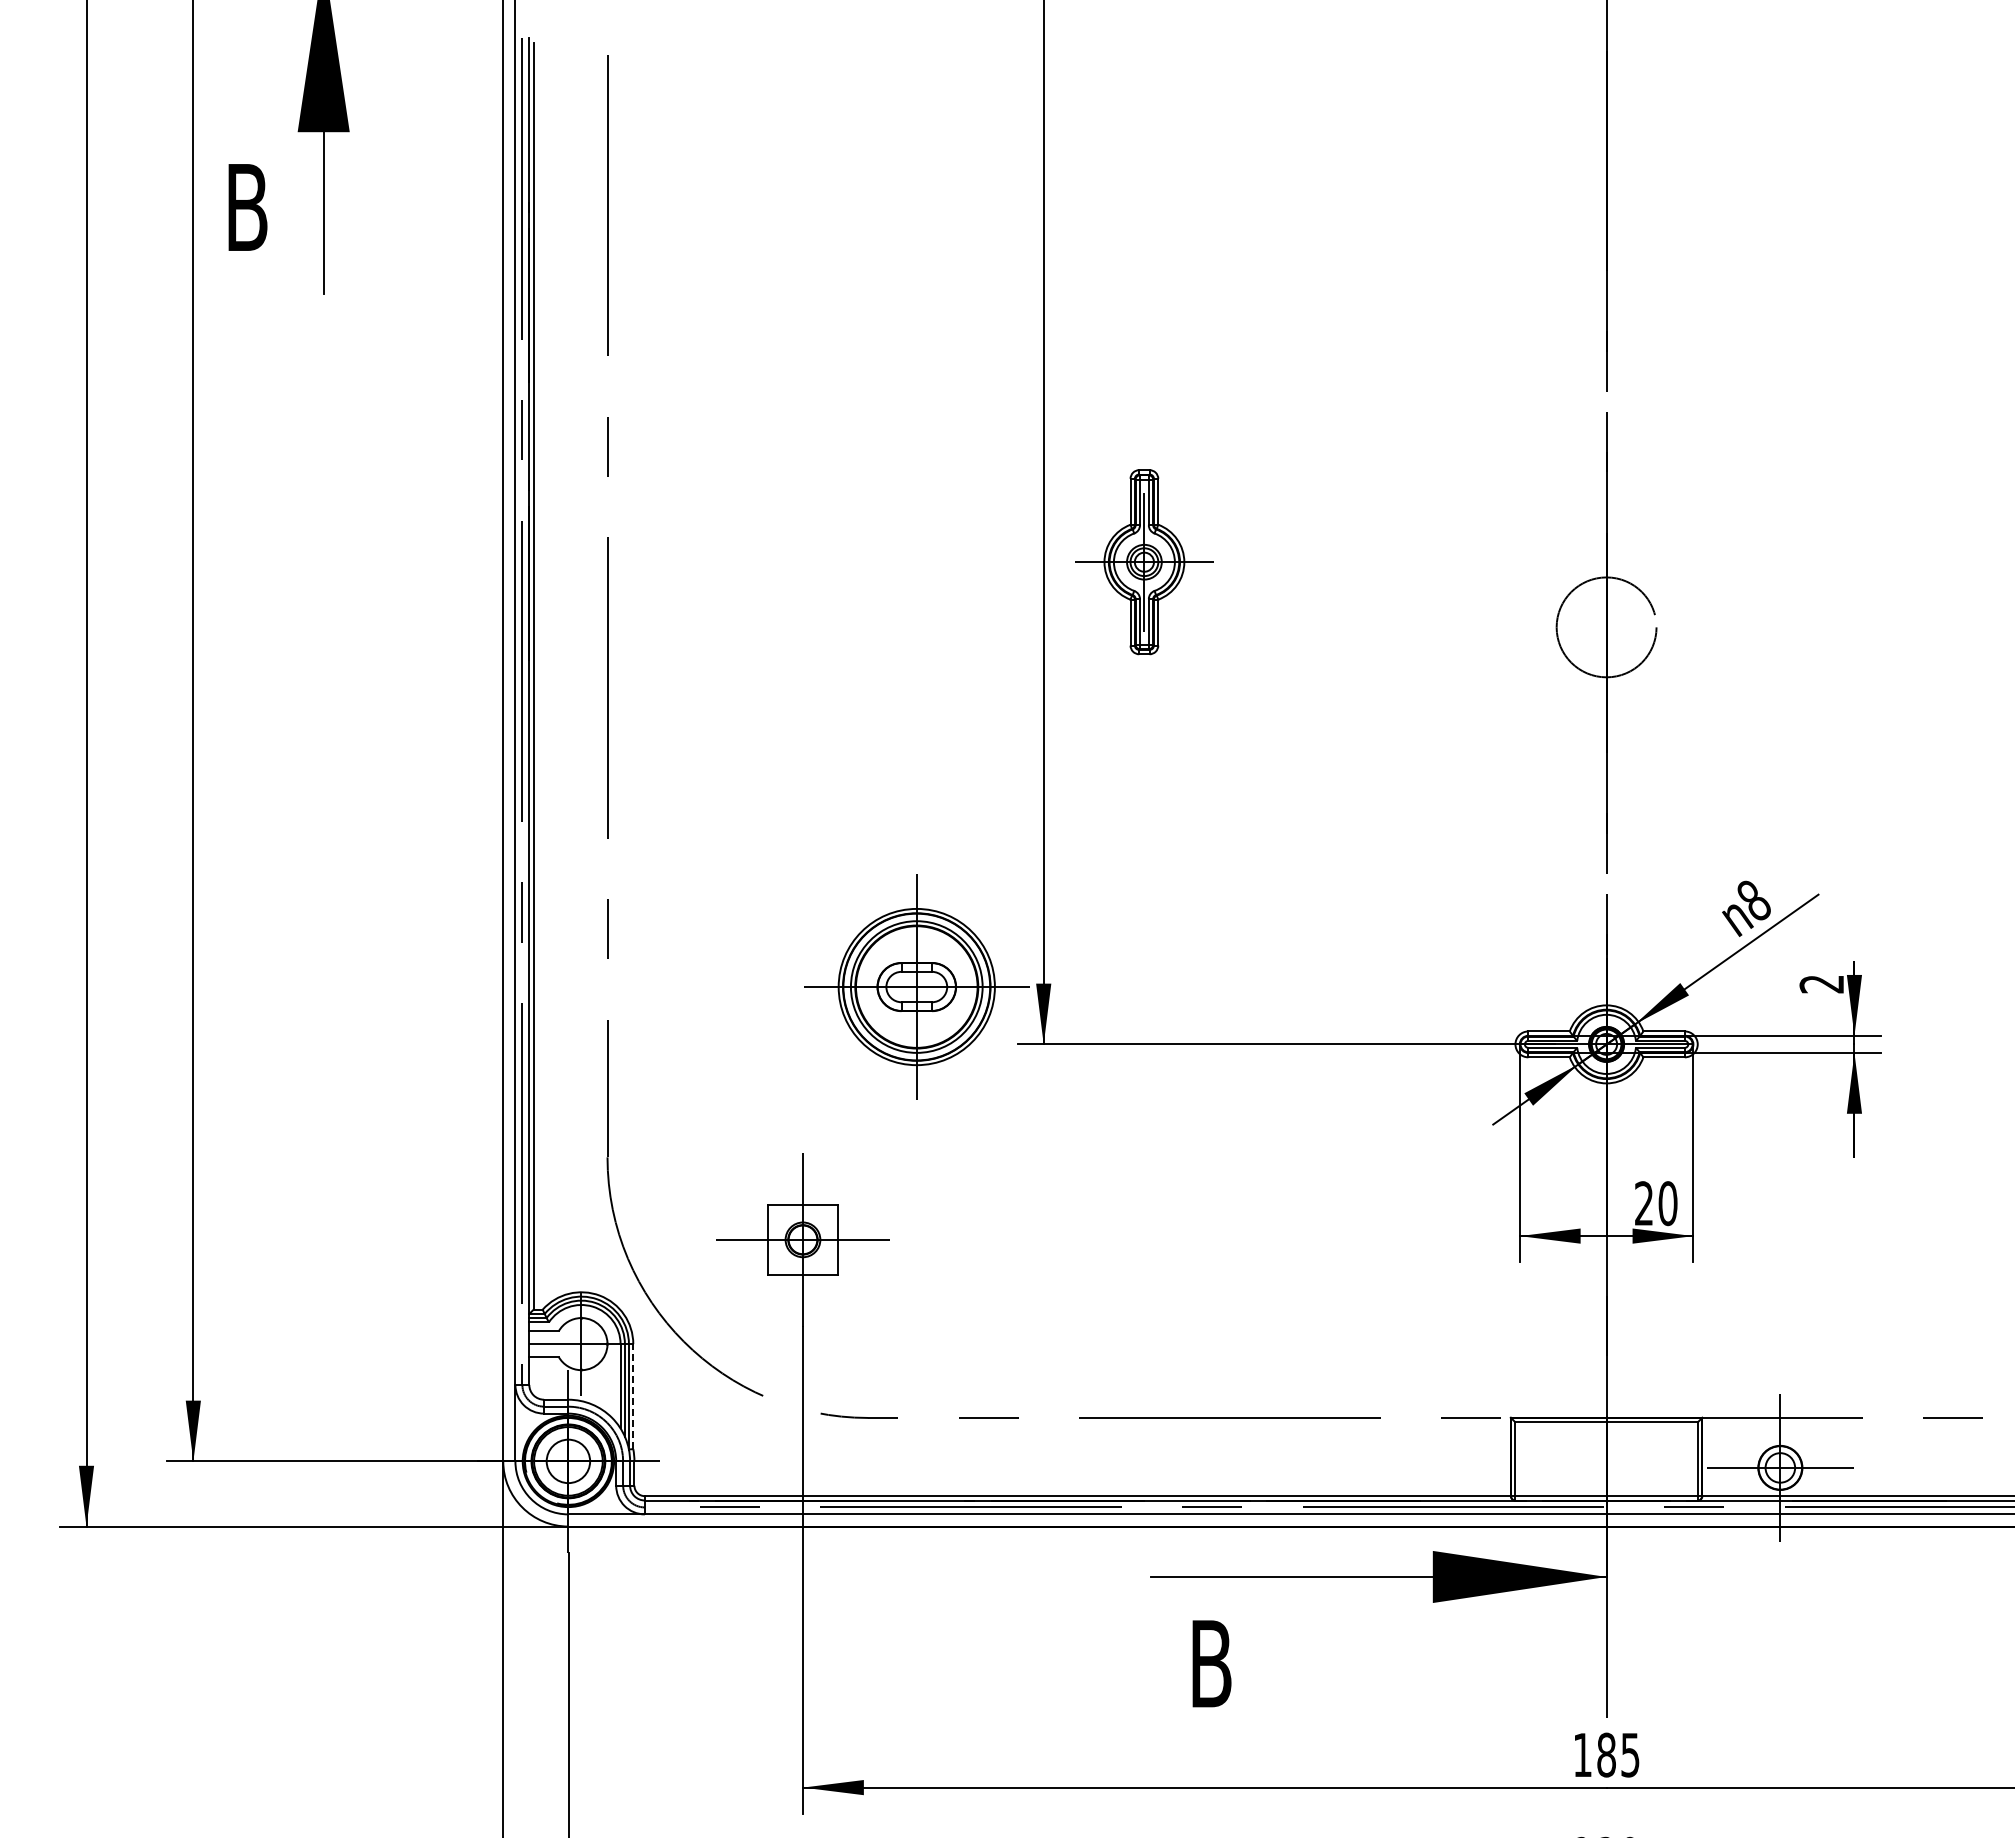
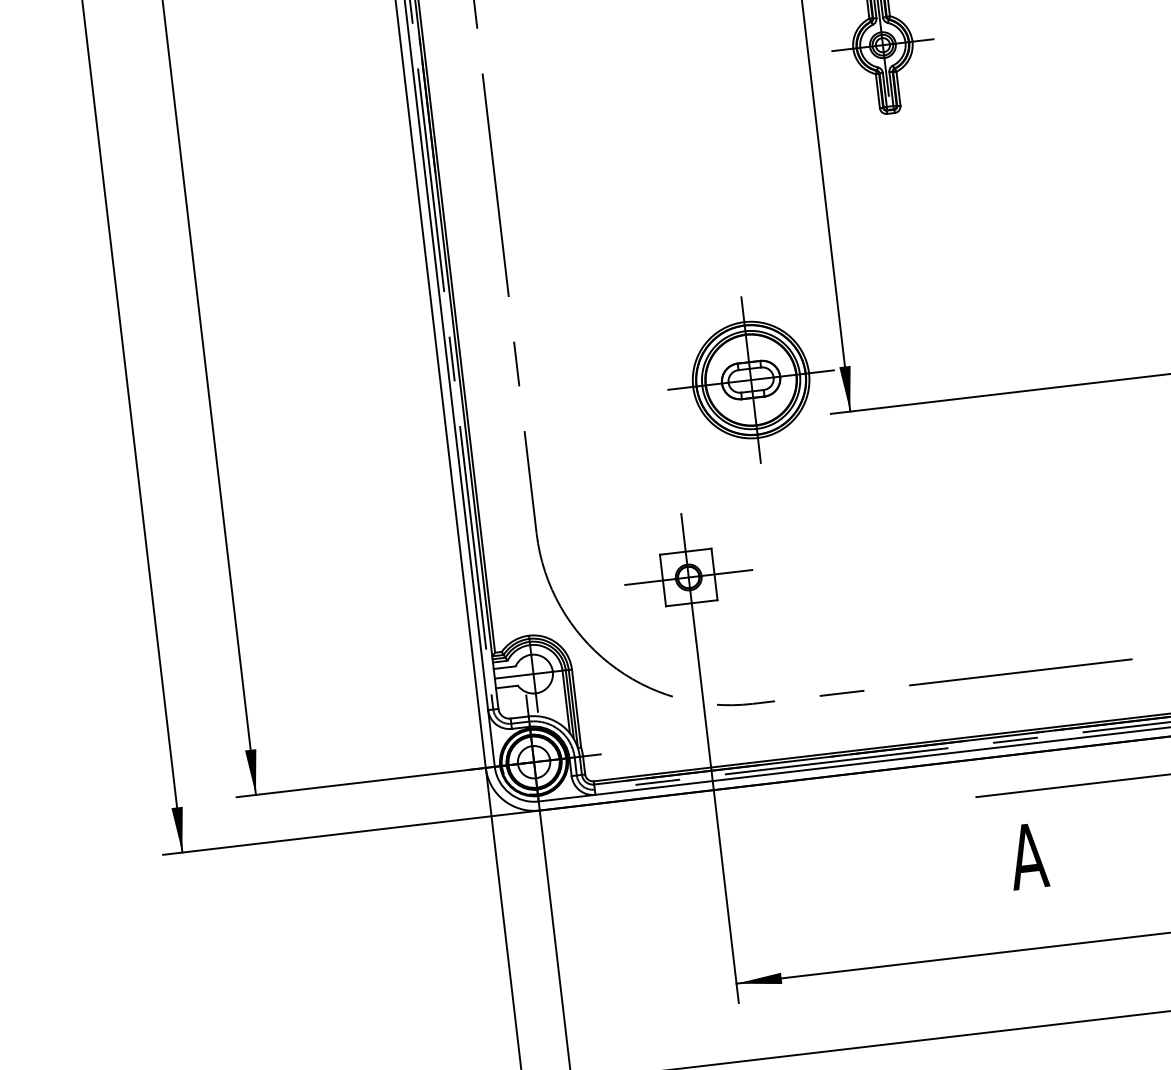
line: (633, 1396) -> (576, 708), dashed -> solid
text: (1210, 1663) -> (1027, 856), B -> A

